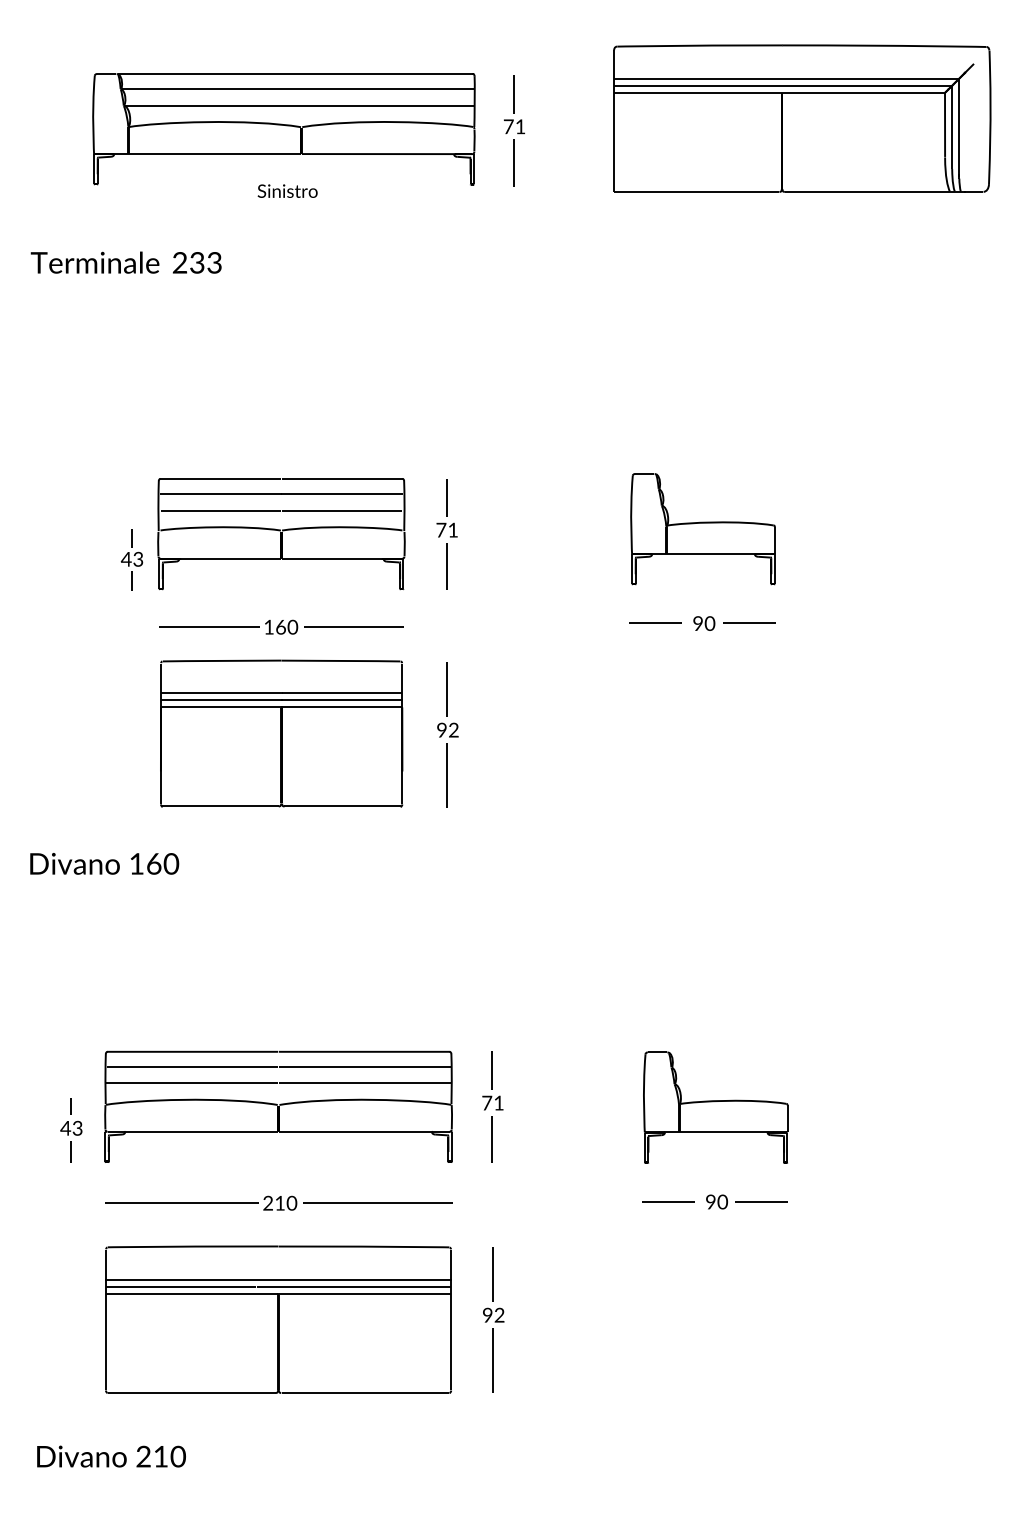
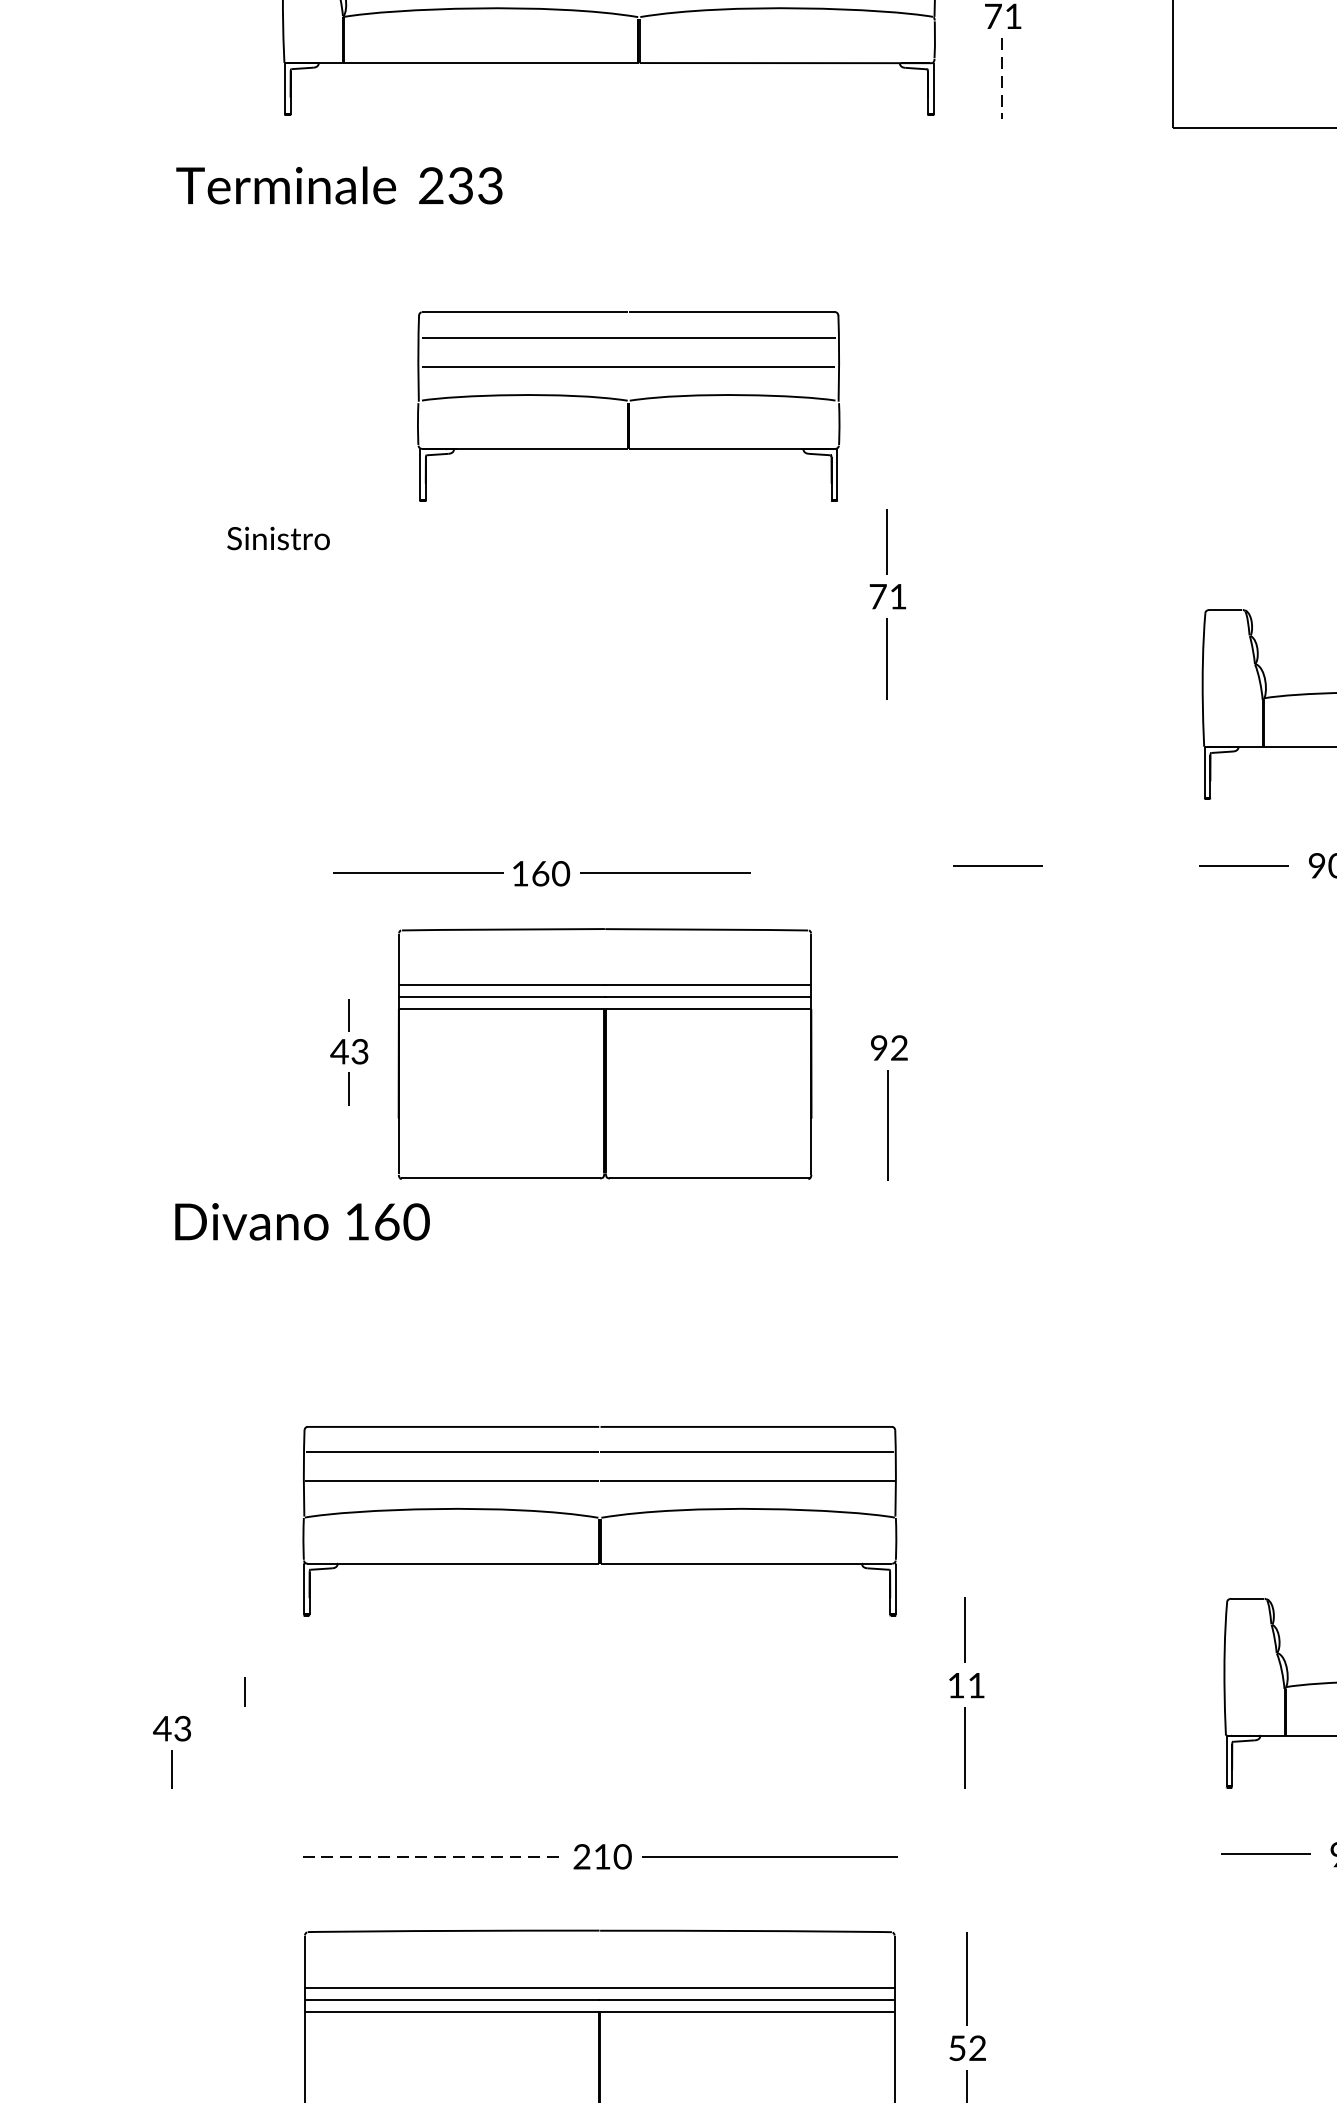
line: (514, 163) -> (1003, 79), solid -> dashed
text: (287, 190) -> (278, 537), moved
text: (125, 262) -> (338, 185), moved
part: (281, 534) -> (628, 407), moved
part: (446, 534) -> (886, 604), moved
part: (131, 559) -> (348, 1051), moved
line: (511, 622) -> (998, 863), added
part: (281, 626) -> (541, 872), moved
line: (446, 689) -> (886, 978), removed
text: (104, 863) -> (302, 1221), moved
text: (487, 1102) -> (956, 1684), 71 -> 11
part: (278, 1106) -> (599, 1520), moved
part: (71, 1141) -> (172, 1751), moved
line: (182, 1203) -> (435, 1857), solid -> dashed
text: (487, 1314) -> (956, 2046), 92 -> 52

